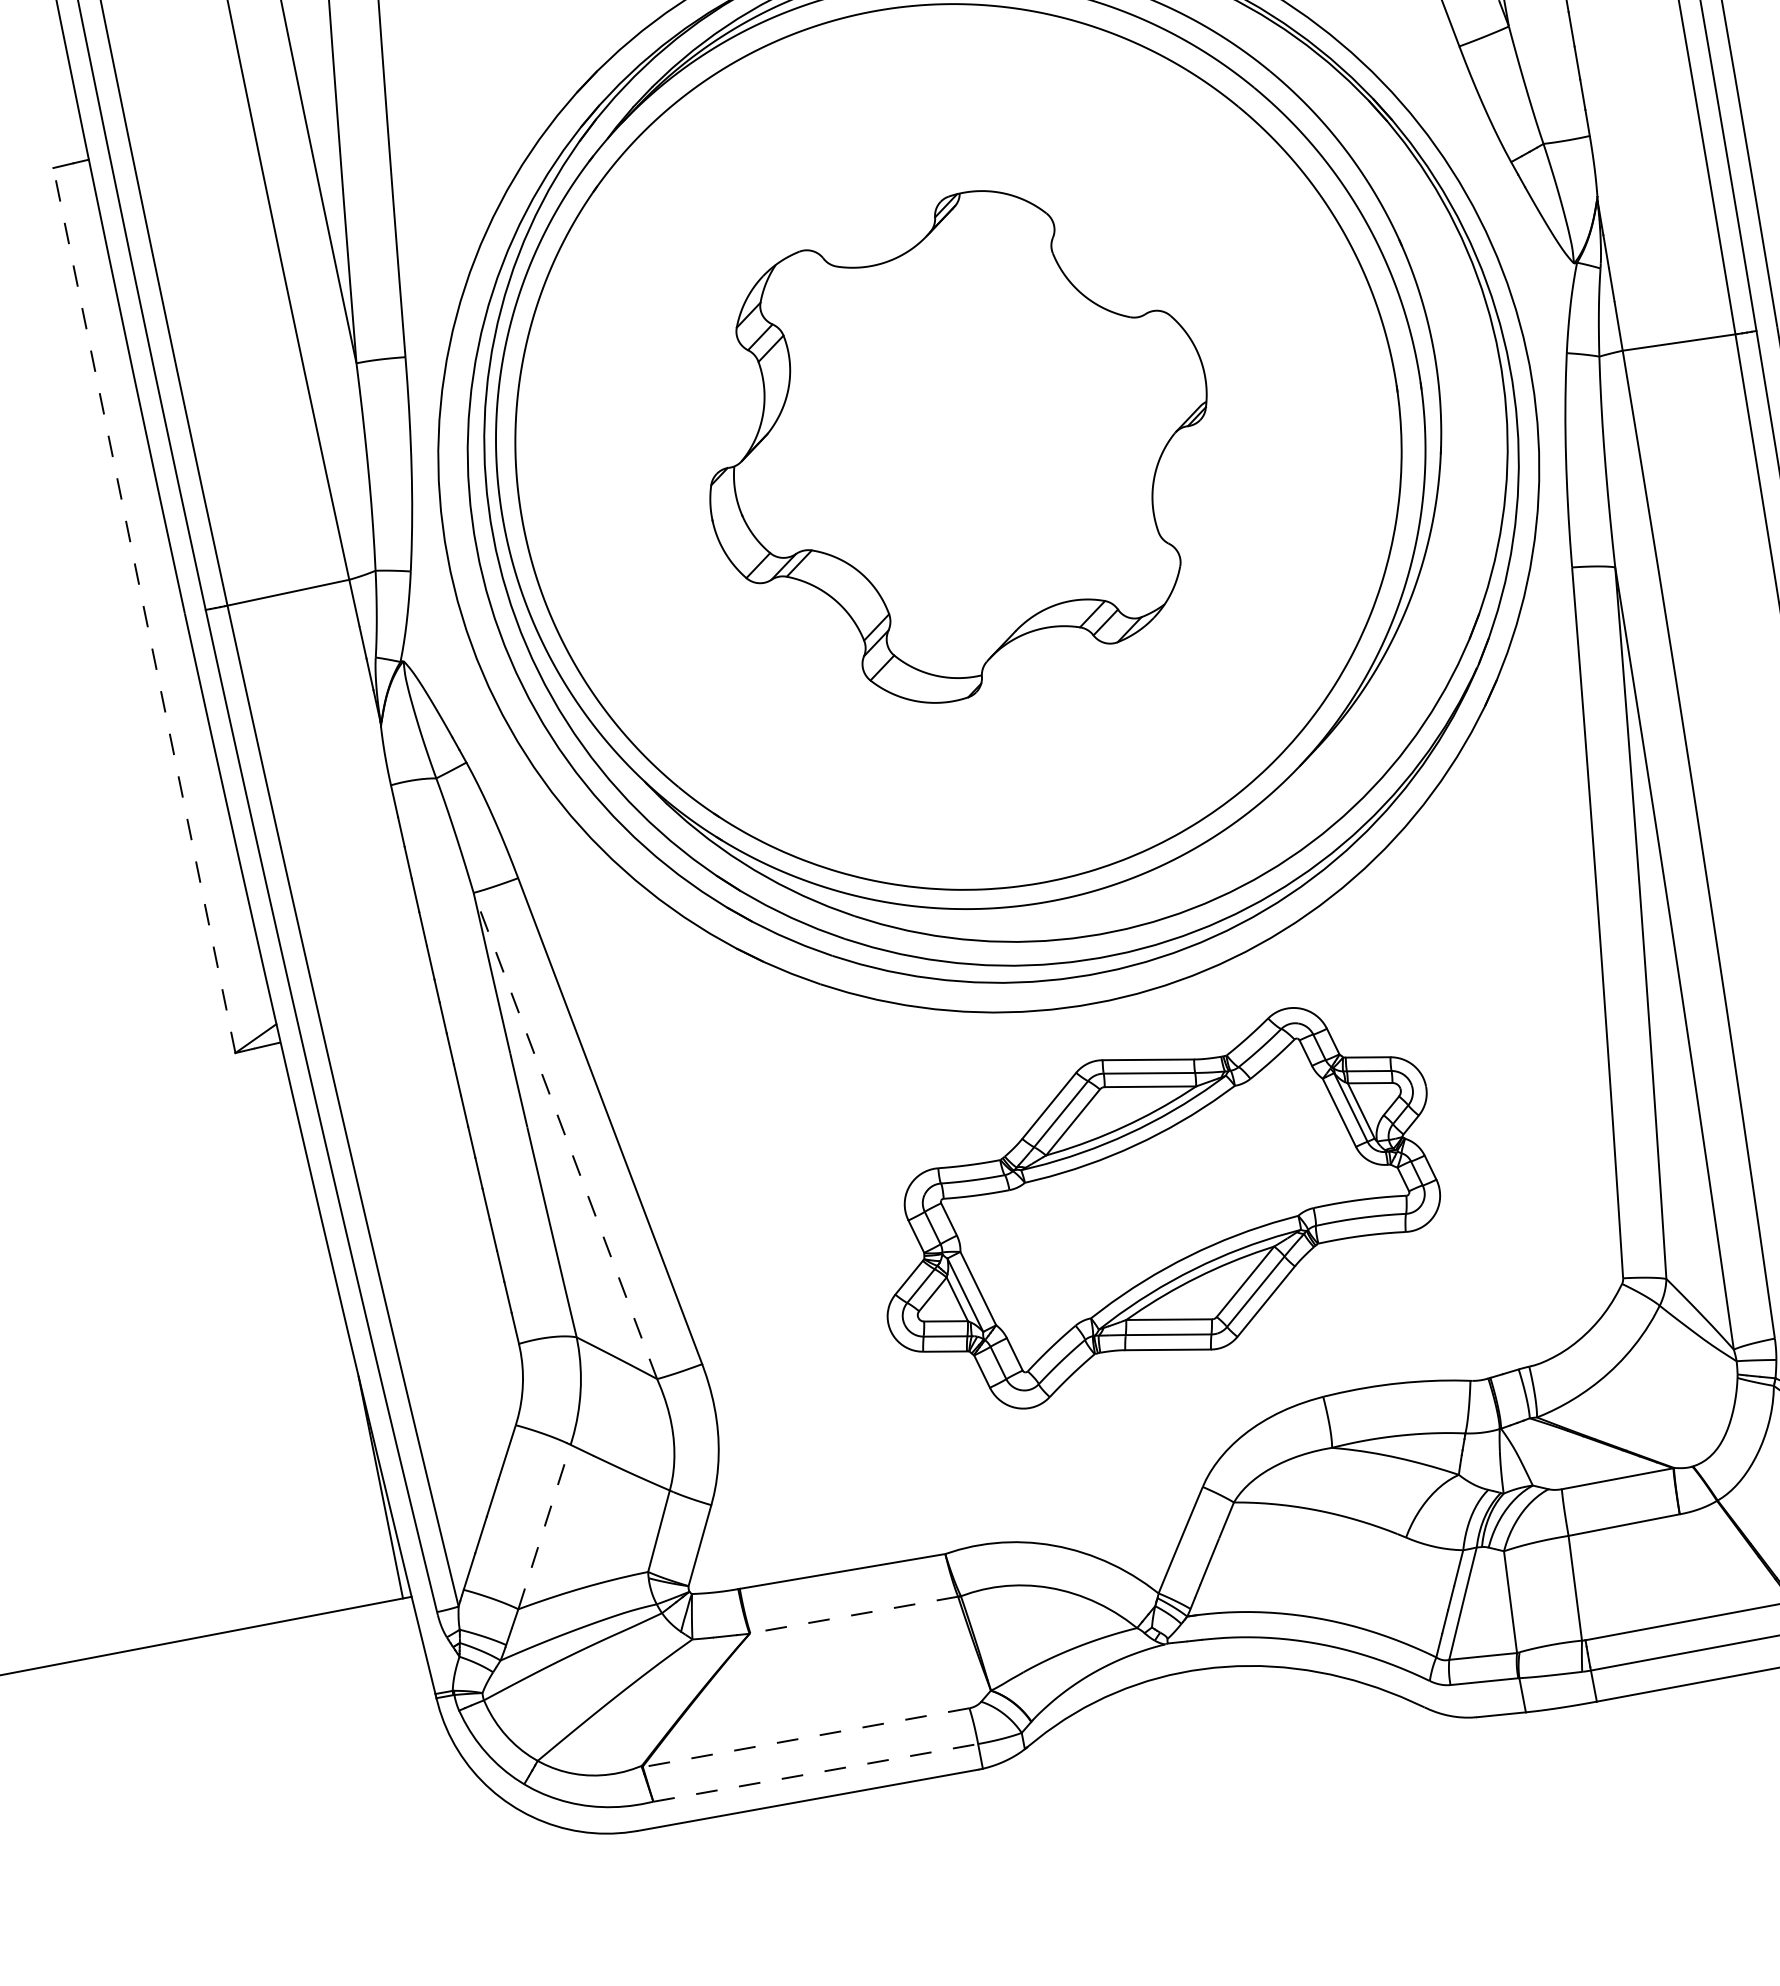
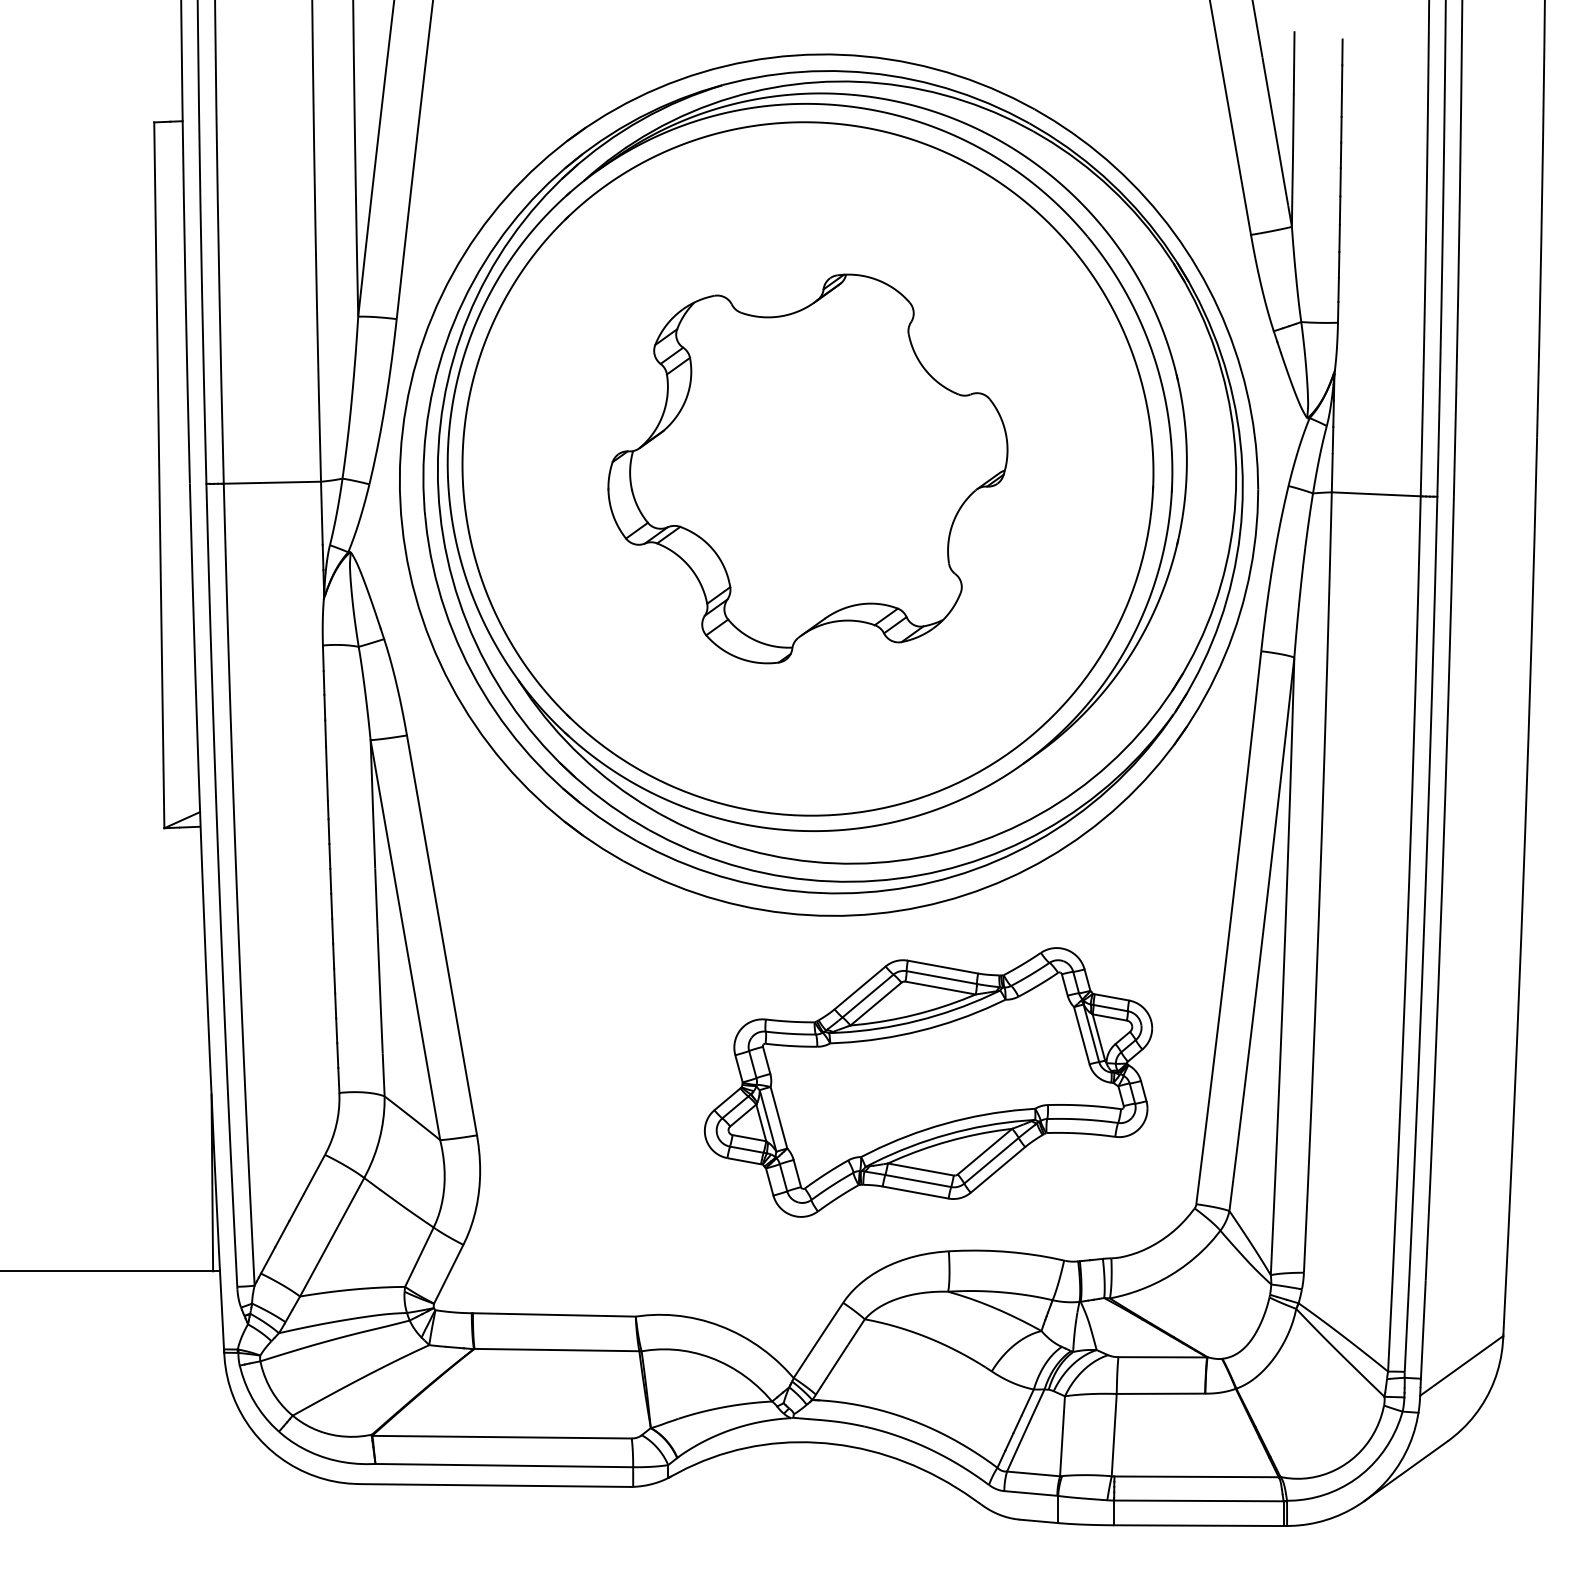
line: (144, 610) -> (159, 475), dashed -> solid
line: (565, 1136) -> (405, 940), dashed -> solid
part: (1157, 1208) -> (928, 1082), moved
line: (544, 1526) -> (332, 1236), dashed -> solid
line: (853, 1615) -> (556, 1350), dashed -> solid
line: (806, 1738) -> (502, 1437), dashed -> solid
line: (815, 1772) -> (504, 1465), dashed -> solid

